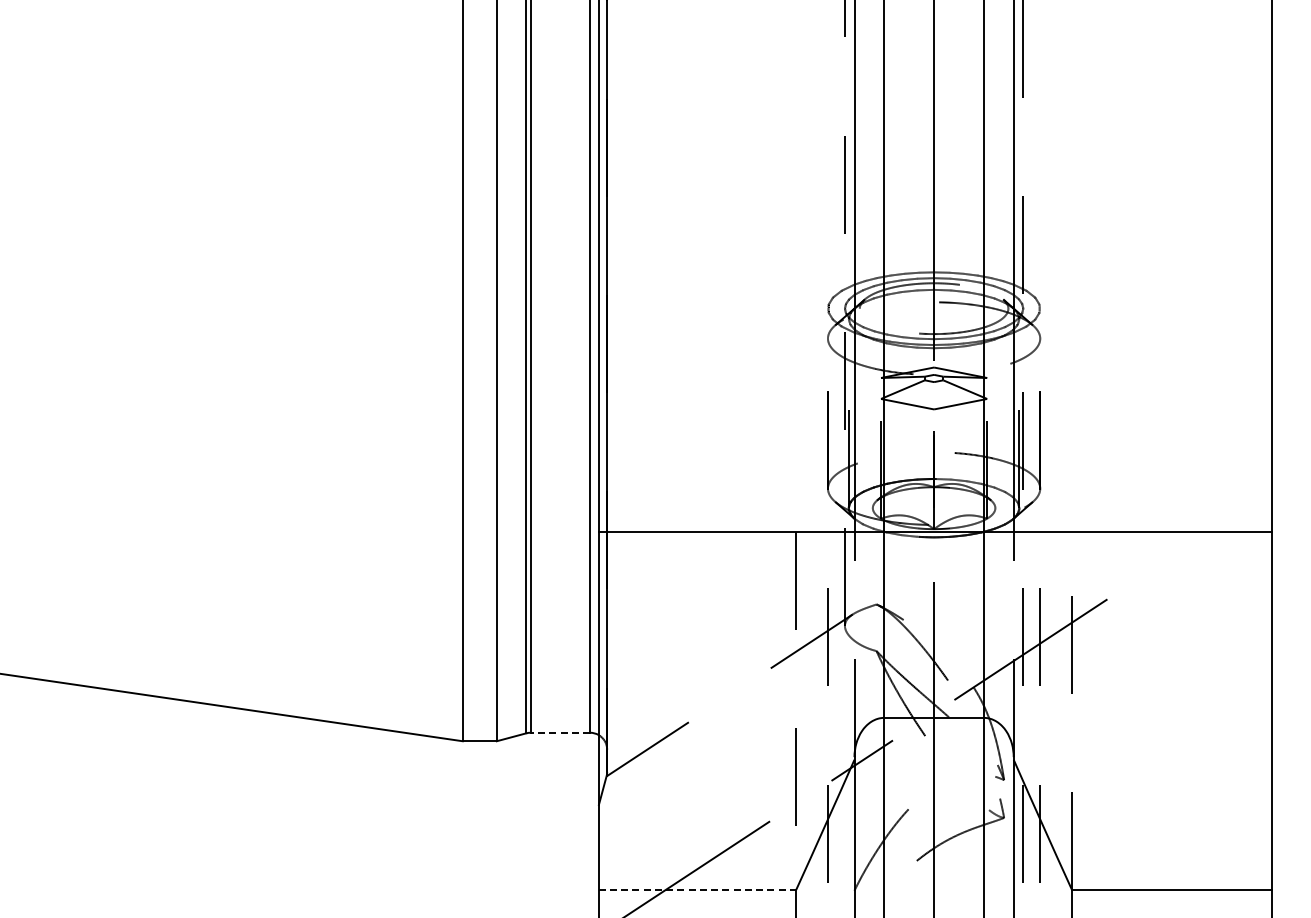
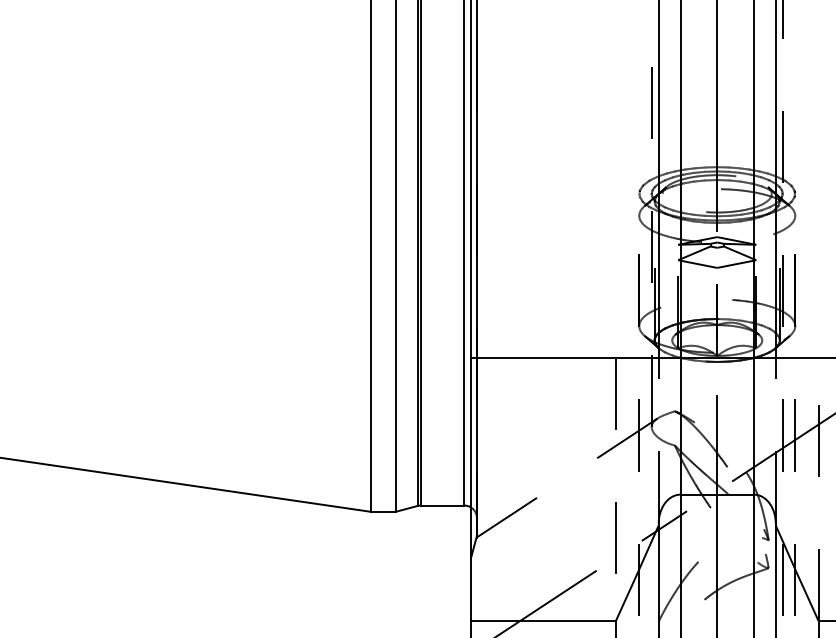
line: (560, 732) -> (442, 505), dashed -> solid
line: (697, 889) -> (543, 620), dashed -> solid

